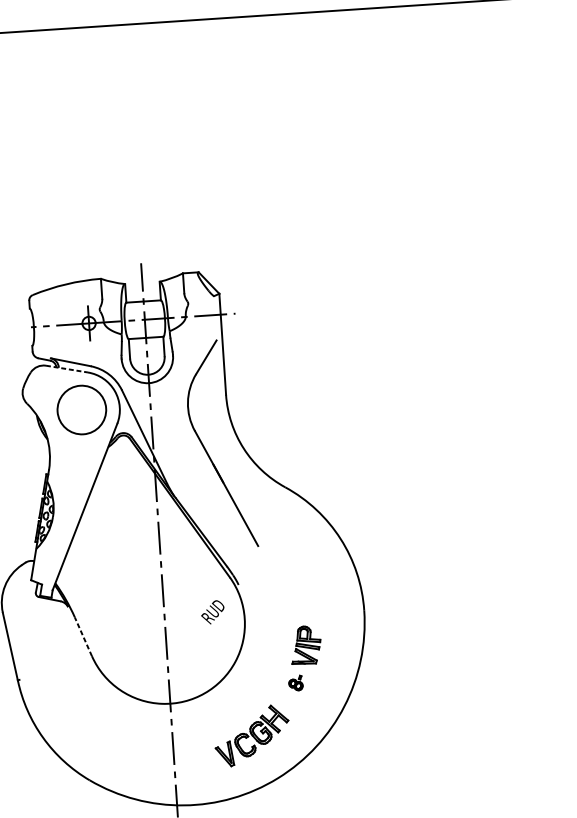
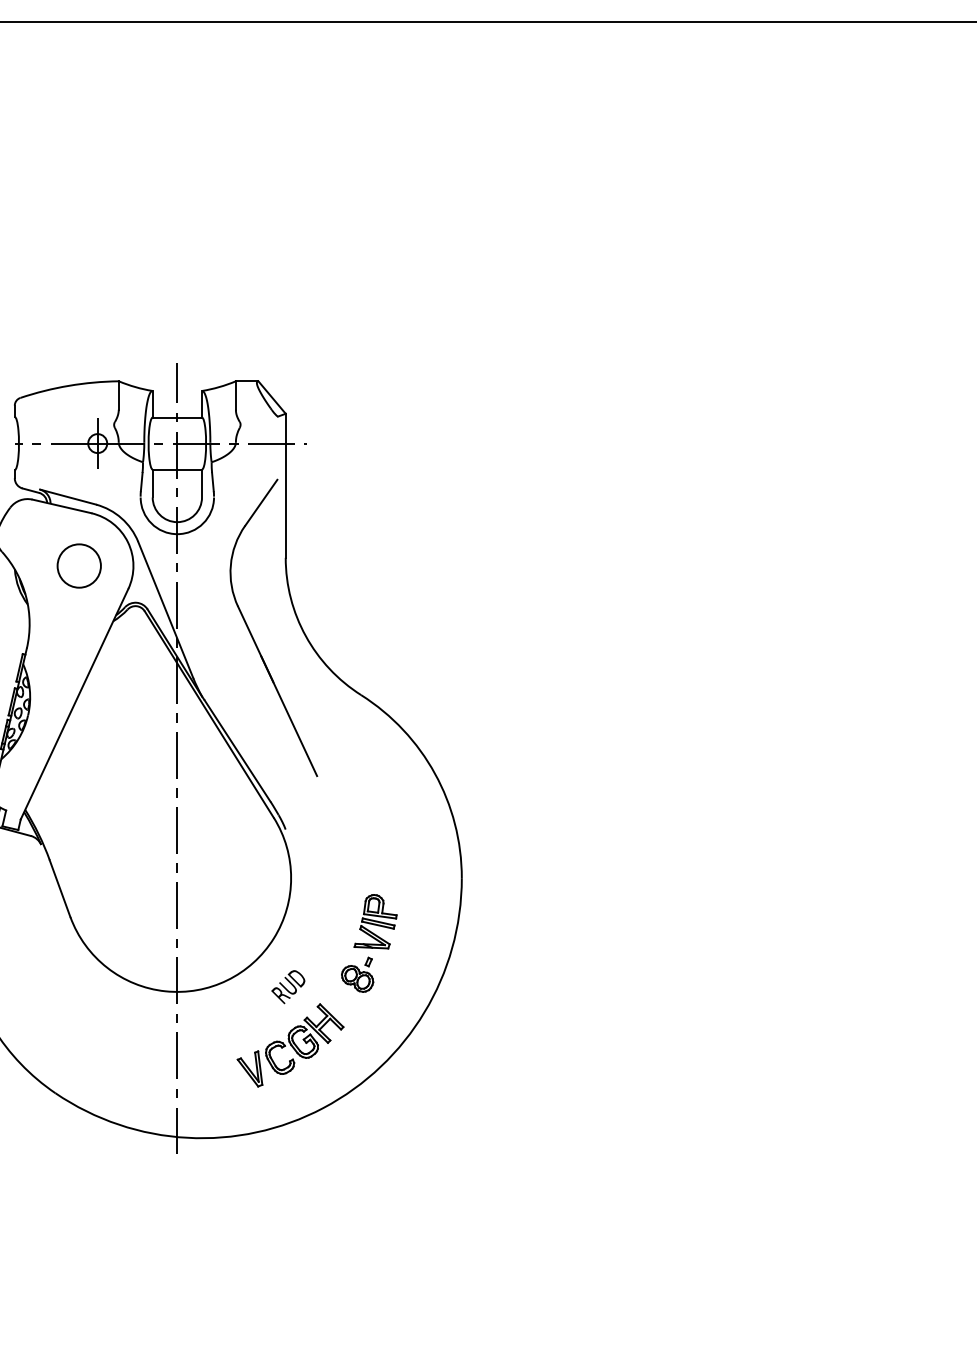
line: (67, 369) -> (62, 506), dashed -> solid
circle: (81, 409) -> (78, 565), size x0.62
text: (212, 612) -> (288, 987), moved
line: (83, 636) -> (59, 888), dashed -> solid
part: (295, 683) -> (357, 974), size x1.67

